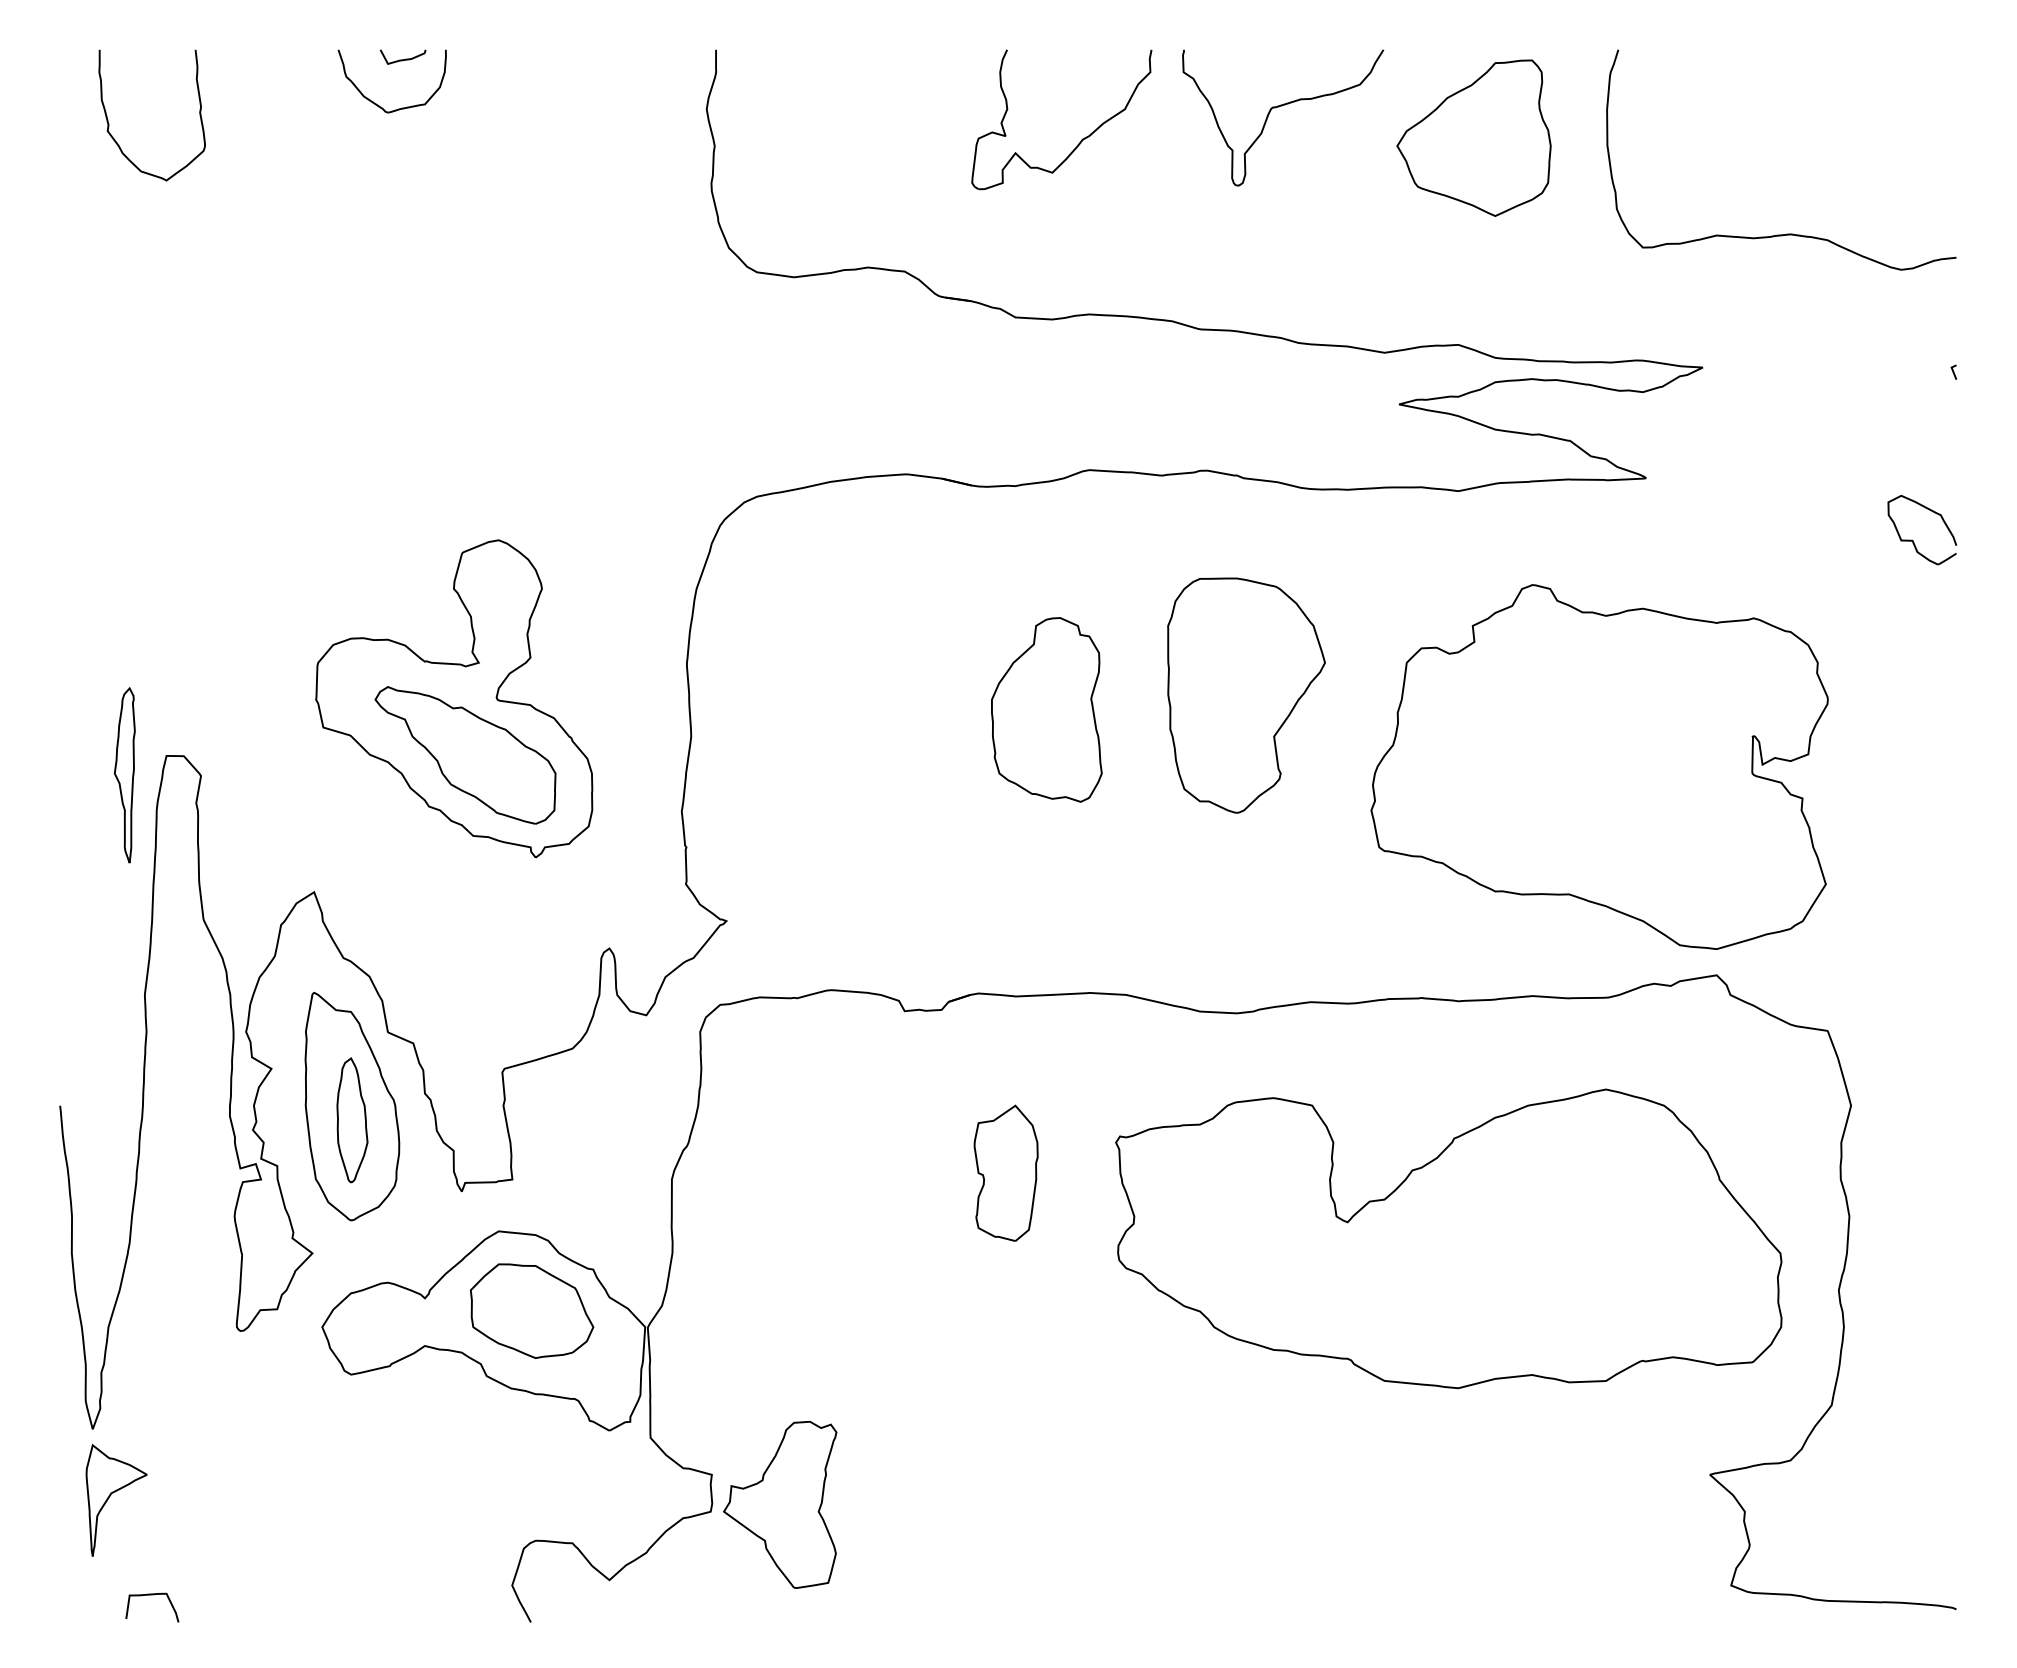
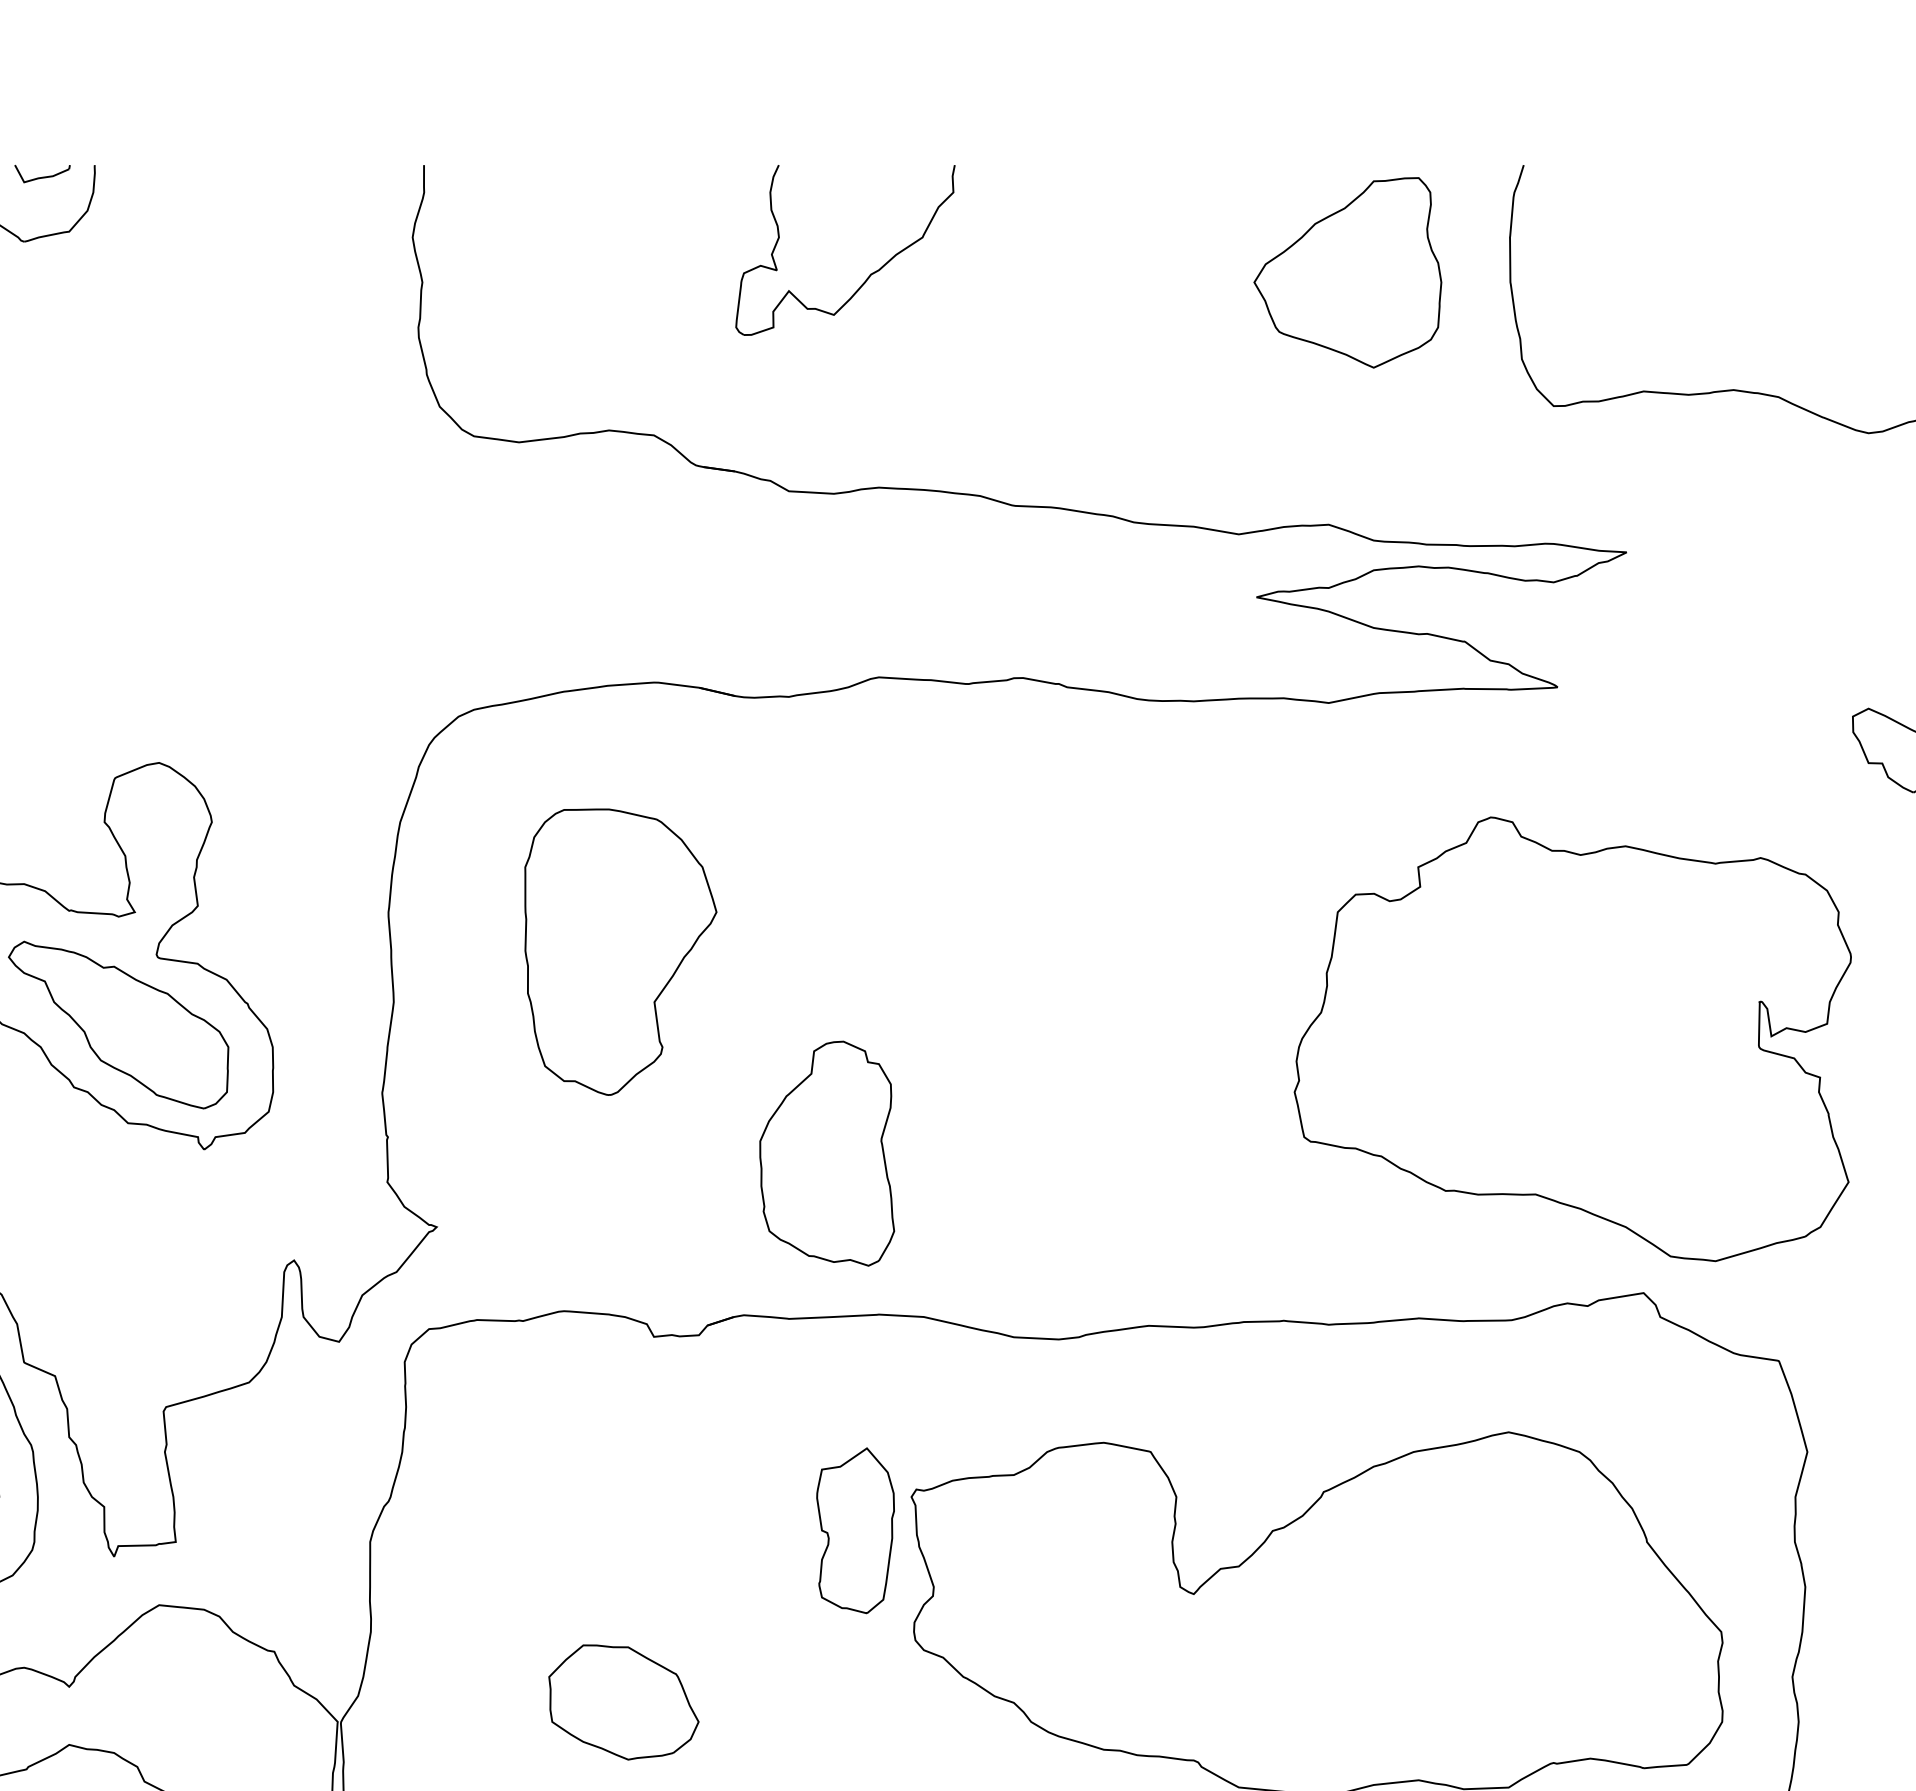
part: (1282, 106) -> (1114, 234), removed
part: (1246, 695) -> (620, 952), moved
part: (1046, 709) -> (826, 1153), moved
part: (1599, 766) -> (1572, 1038), moved
part: (1005, 1172) -> (854, 1529), moved
part: (531, 1310) -> (623, 1701), moved

